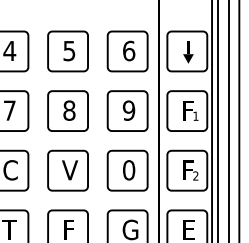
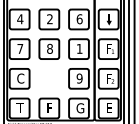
text: (68, 51) -> (49, 19), 5 -> 2
text: (128, 109) -> (79, 48), 9 -> 1
part: (68, 170) -> (49, 78), removed
text: (128, 170) -> (79, 78), 0 -> 9

